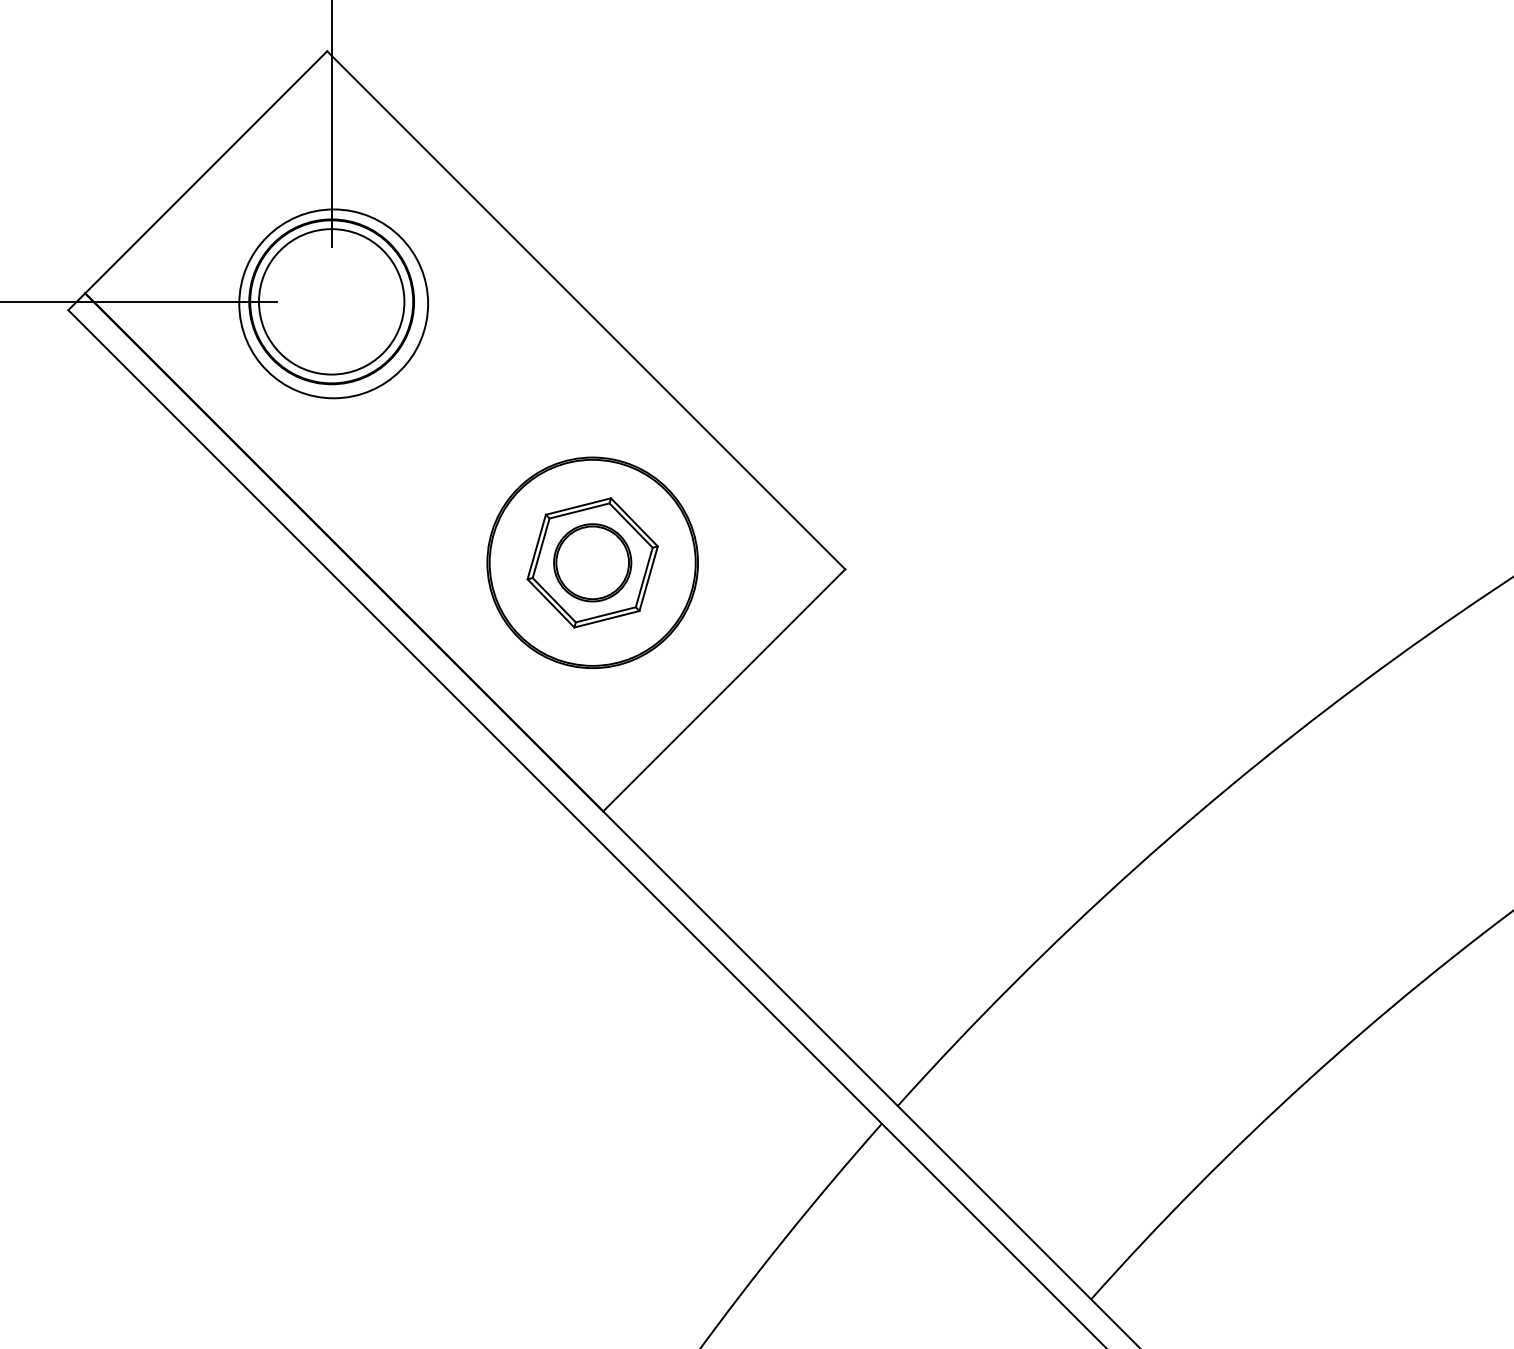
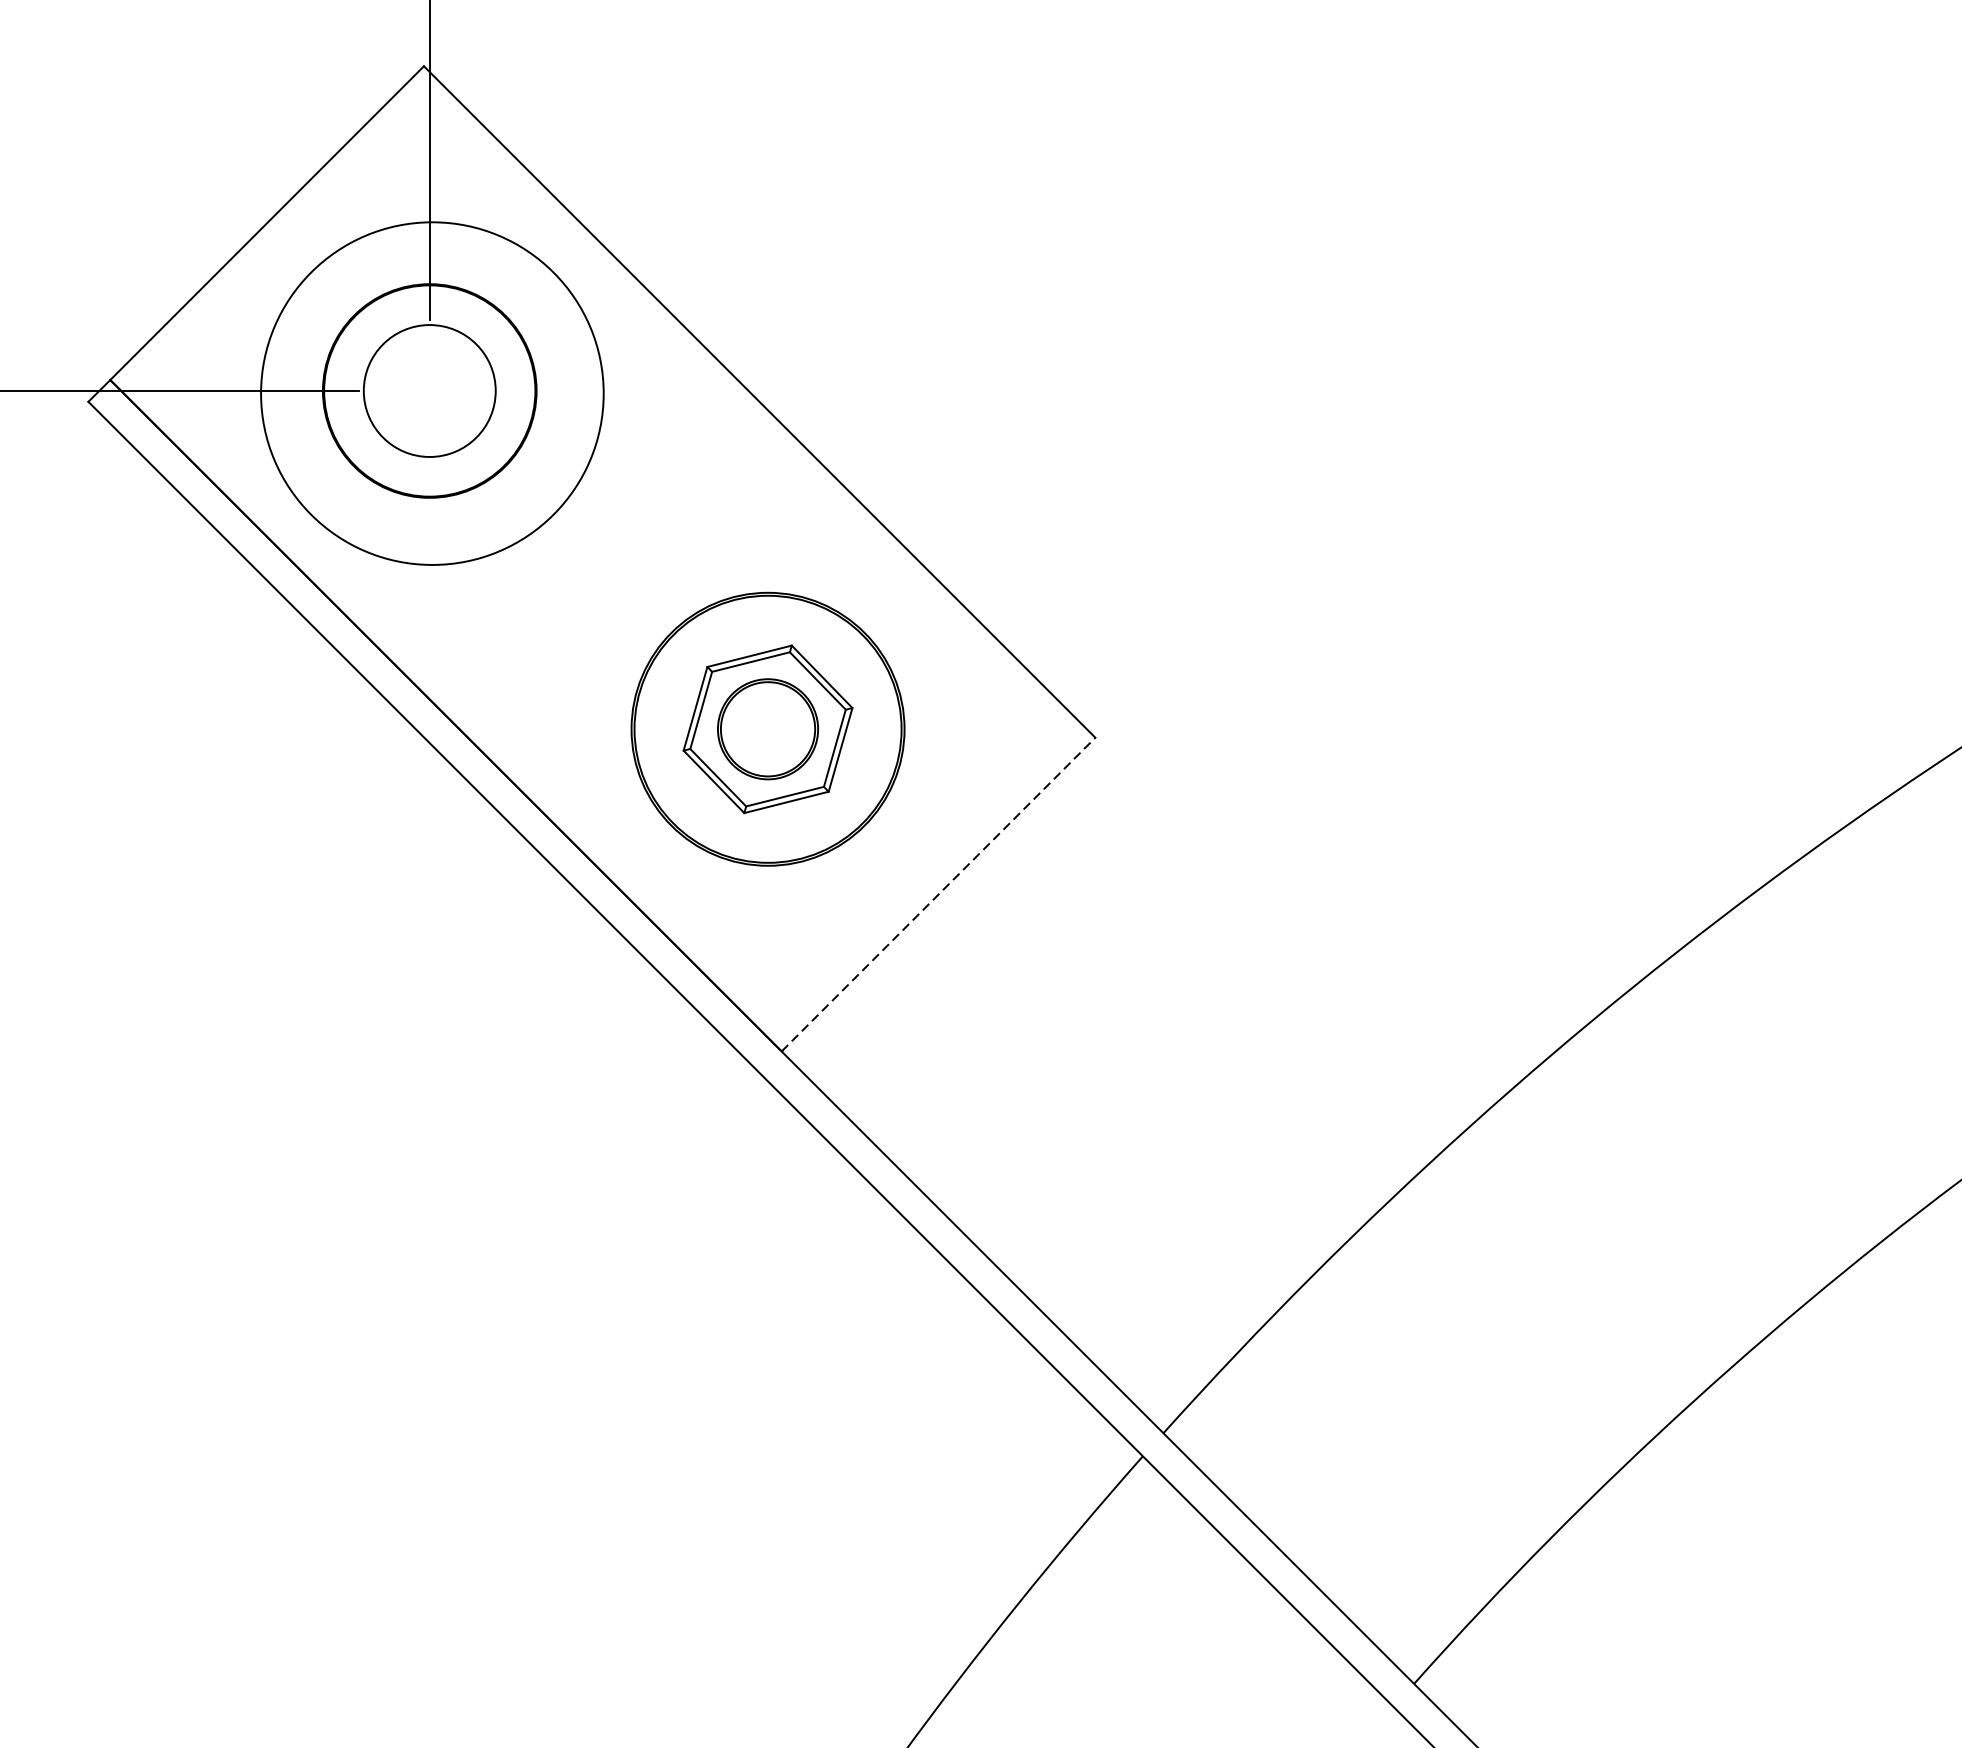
circle: (331, 301) -> (429, 390), size x0.7
circle: (333, 303) -> (432, 393), size x1.4
line: (724, 690) -> (938, 894), solid -> dashed

